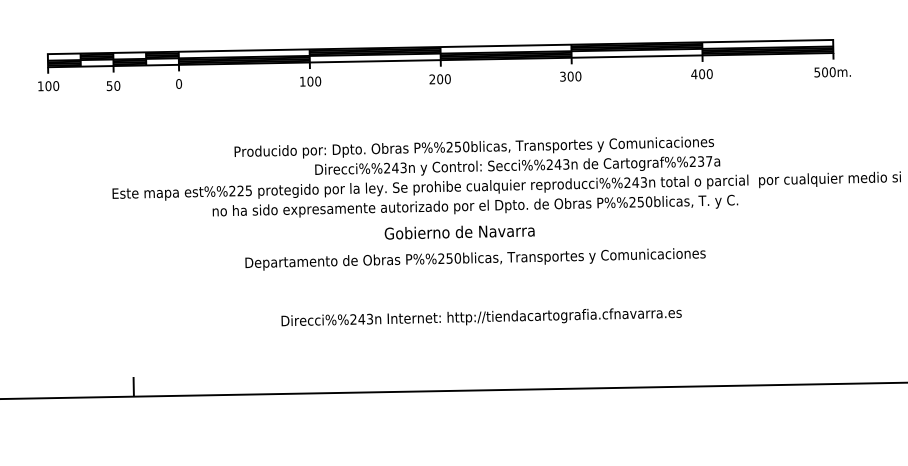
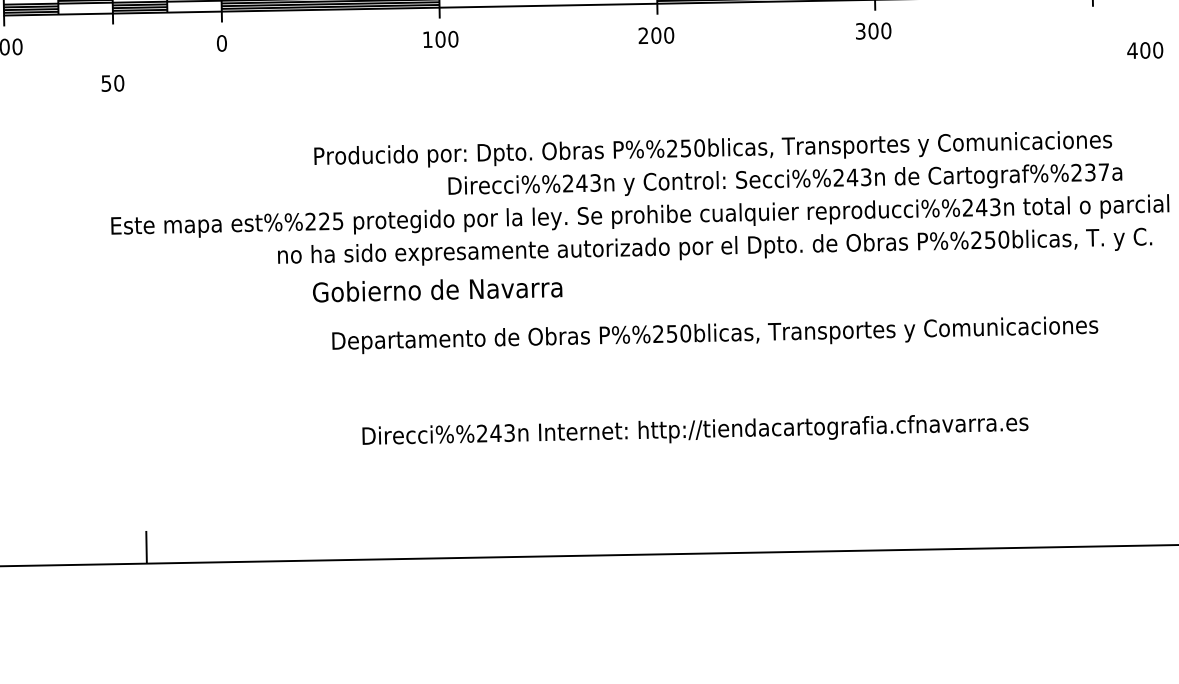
text: (701, 74) -> (1144, 50), moved
text: (113, 86) -> (112, 84), moved
text: (459, 232) -> (437, 290), moved
text: (481, 317) -> (695, 430), moved

